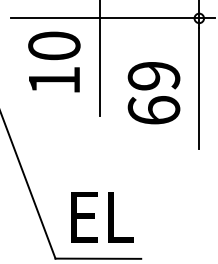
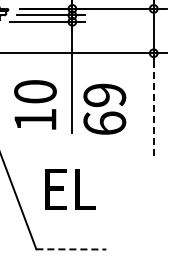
text: (54, 61) -> (35, 104), moved
line: (199, 88) -> (153, 110), solid -> dashed
text: (153, 92) -> (104, 108), moved
text: (102, 217) -> (70, 189), moved
line: (98, 258) -> (71, 249), solid -> dashed

